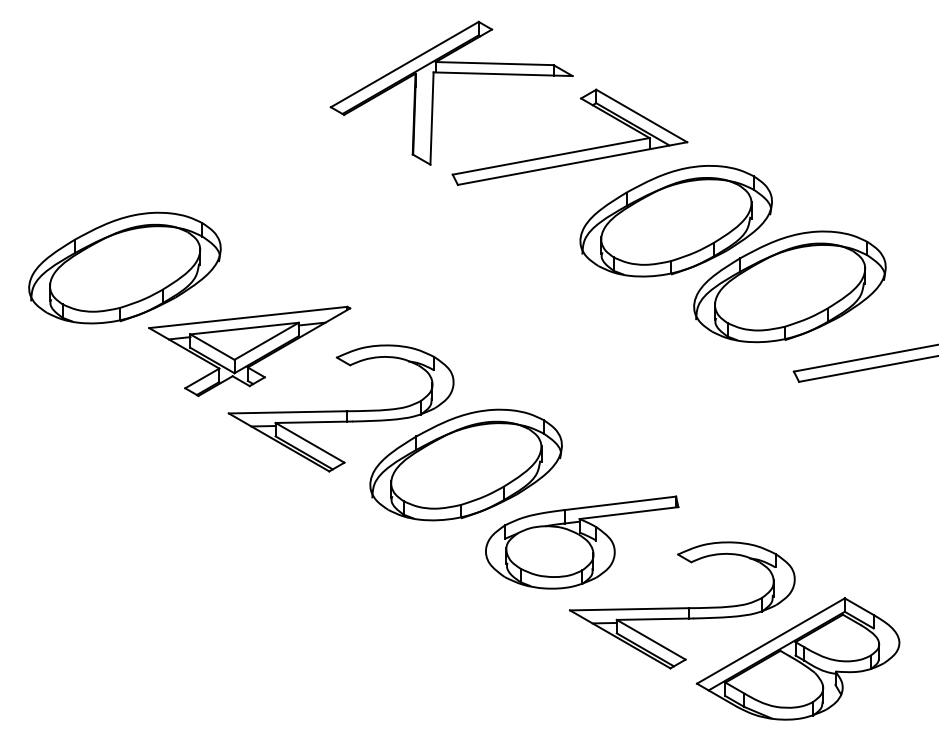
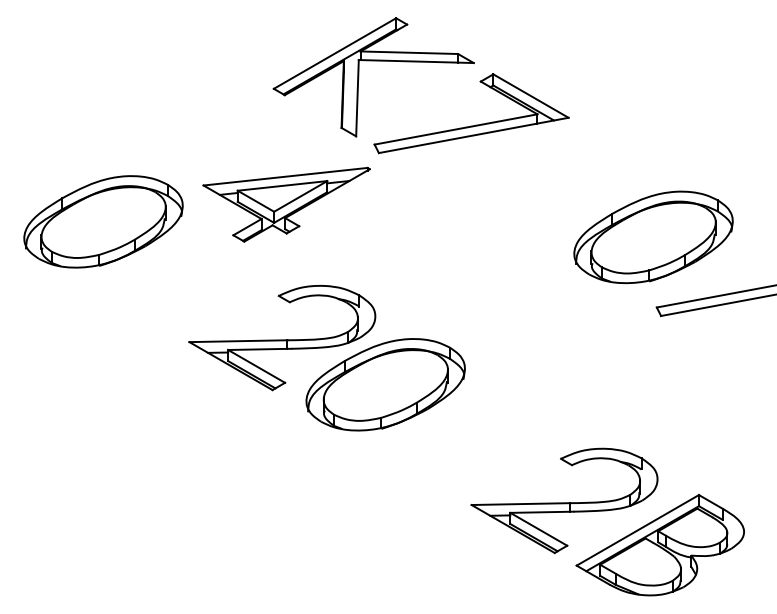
part: (676, 220) -> (559, 182), removed
part: (249, 351) -> (286, 204), moved
part: (581, 542) -> (481, 448), removed

